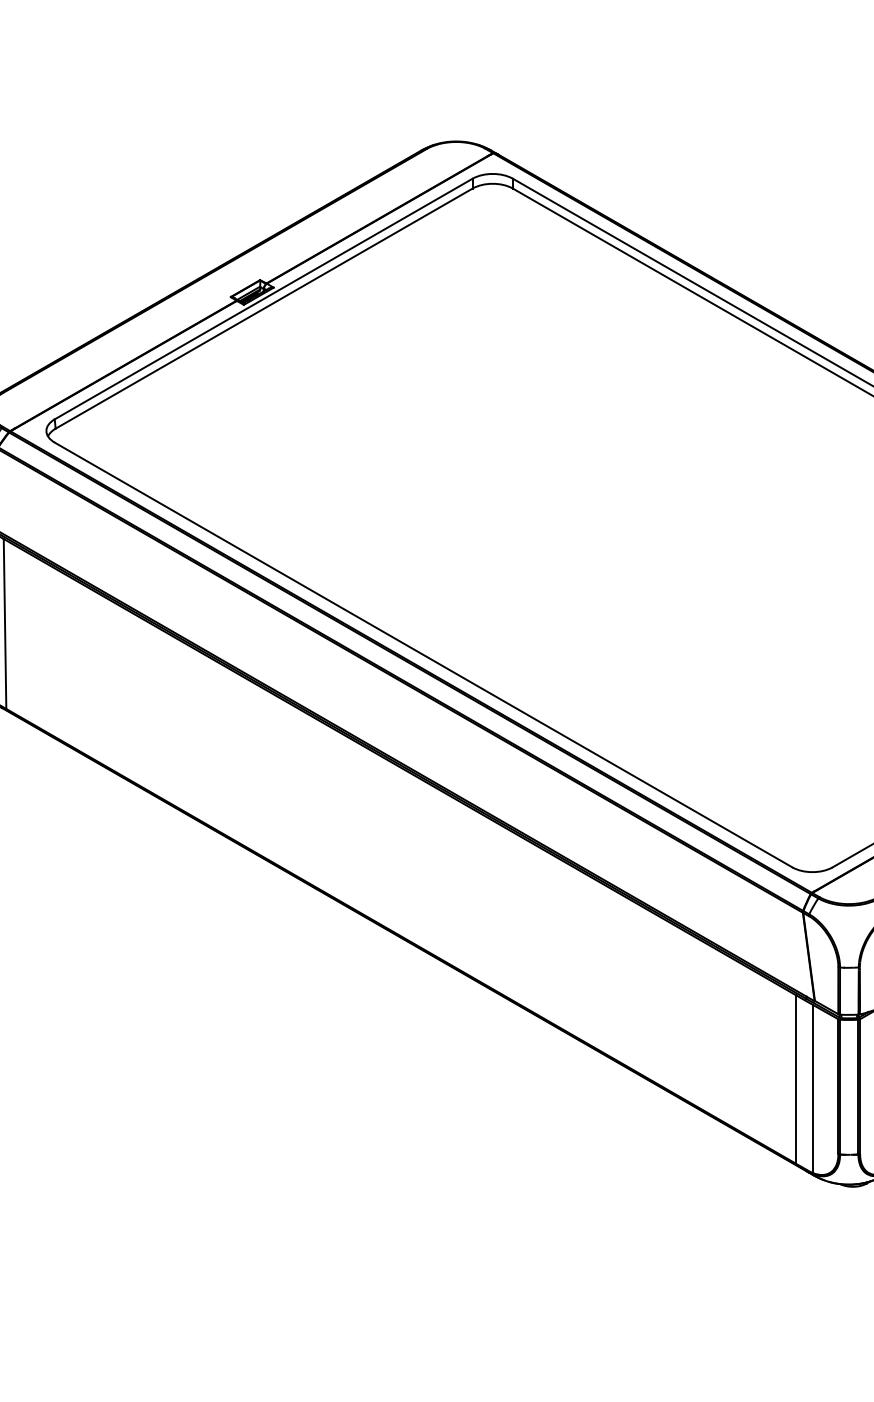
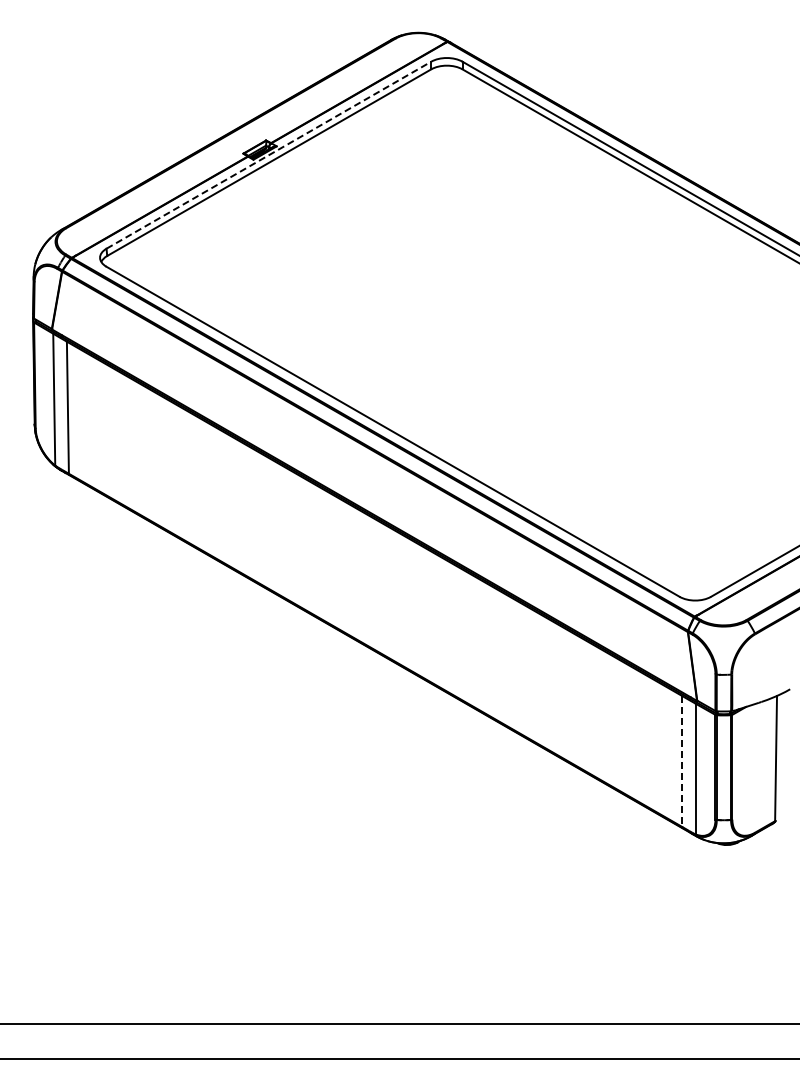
line: (264, 298) -> (269, 154), solid -> dashed
line: (795, 1079) -> (682, 761), solid -> dashed

